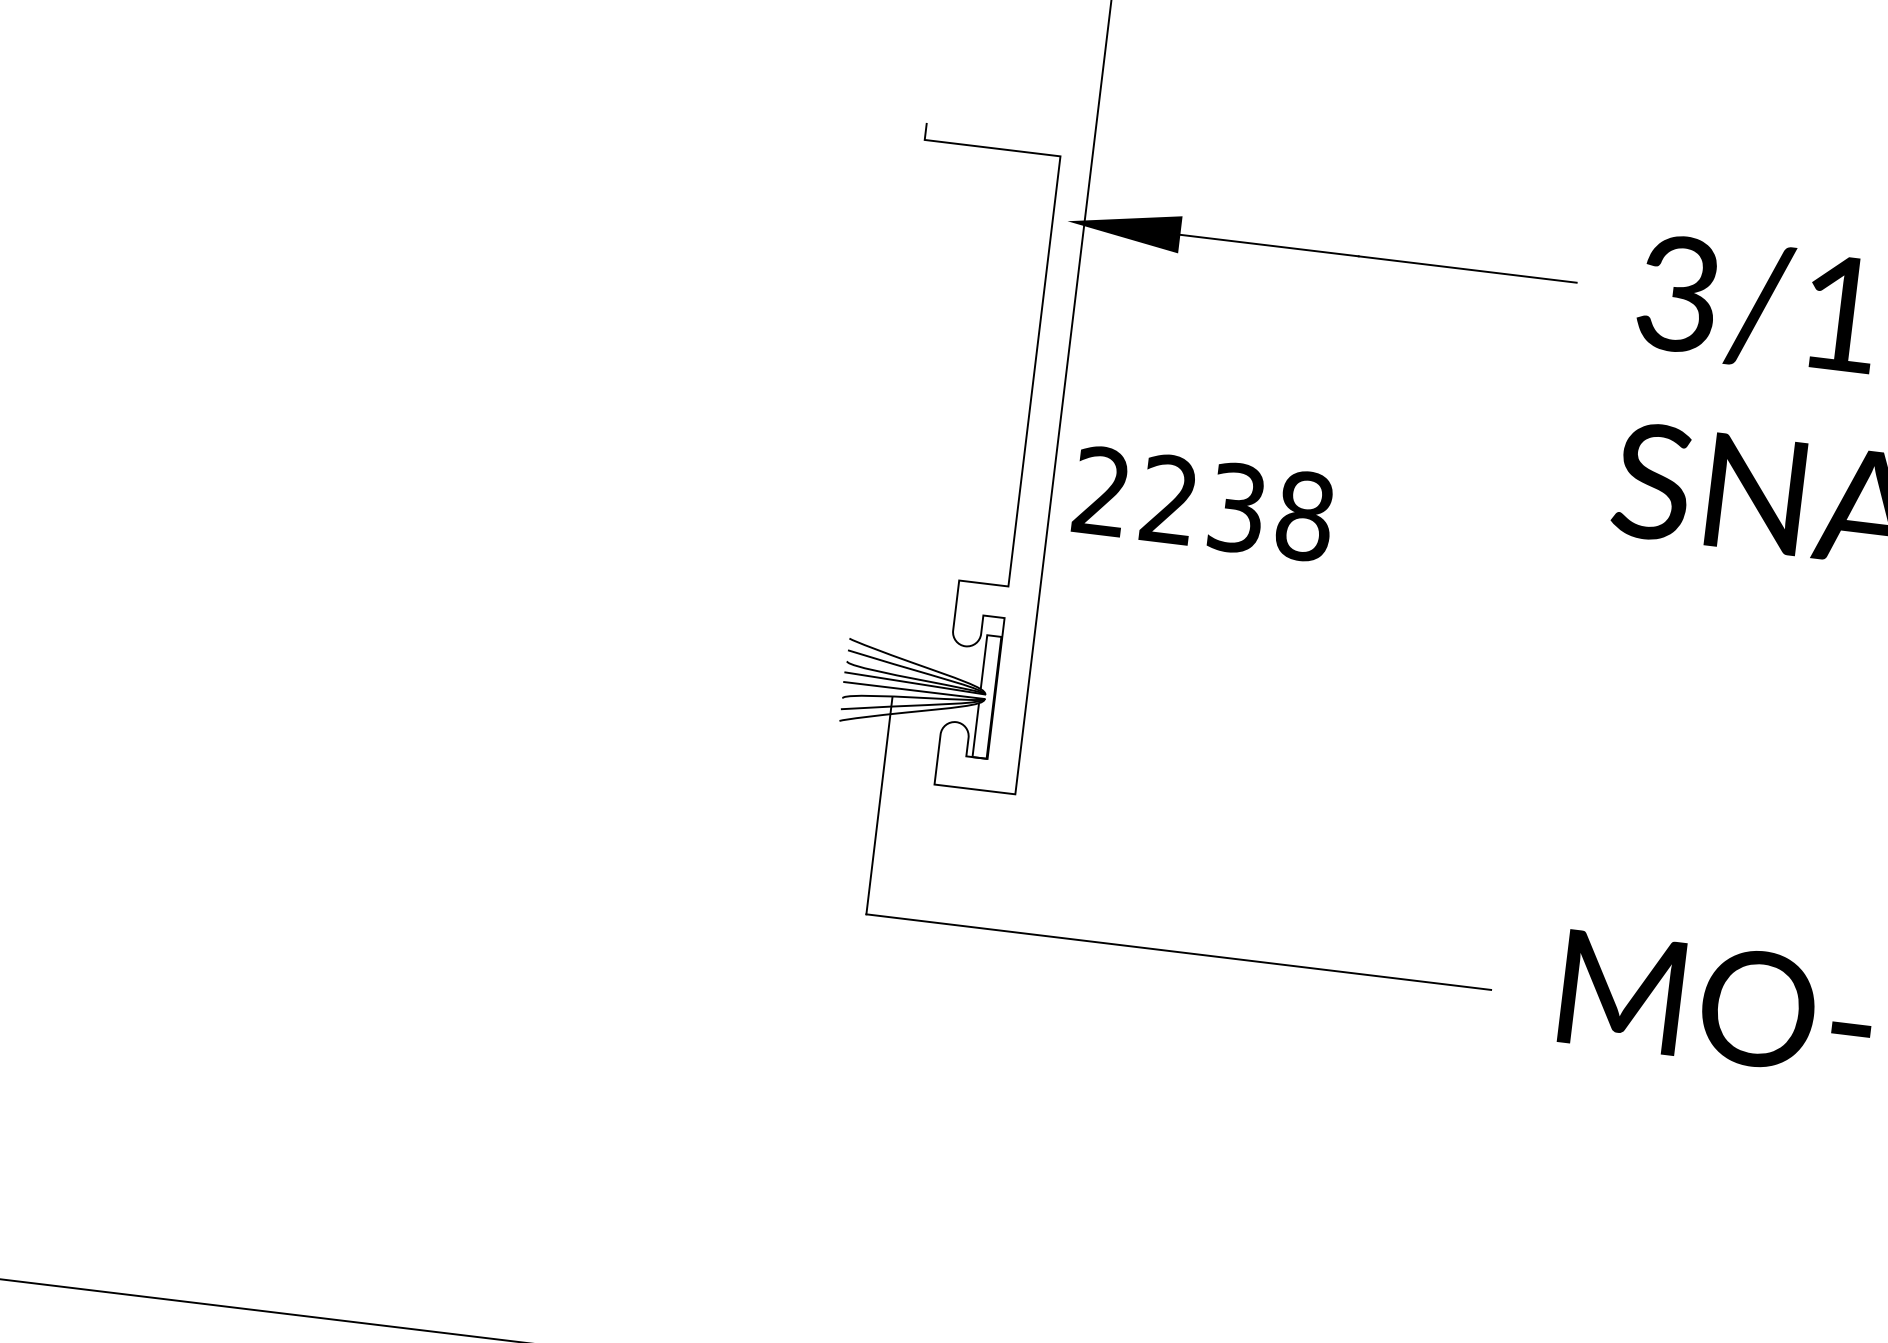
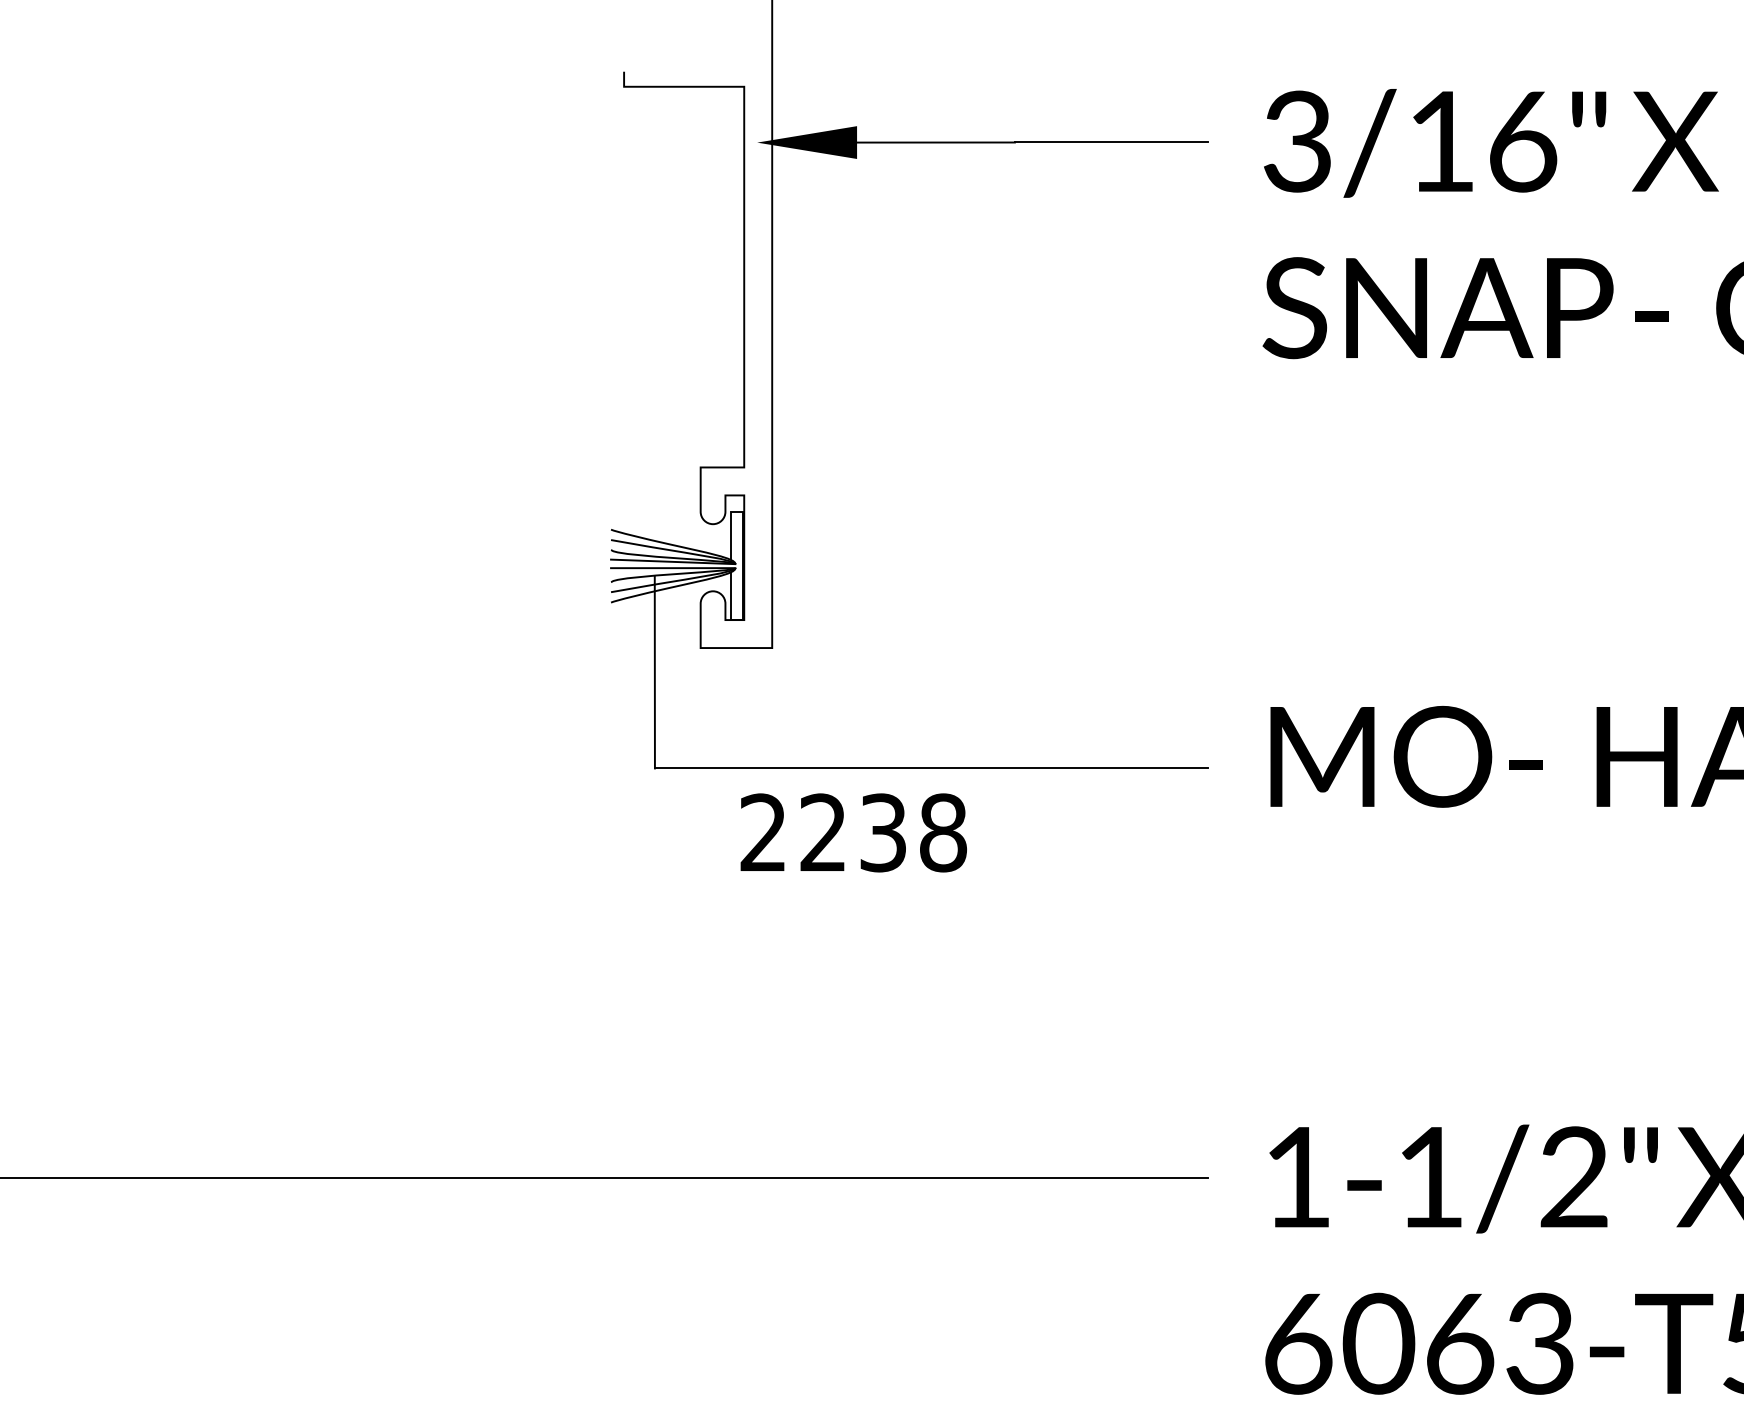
text: (1203, 503) -> (853, 832), moved

